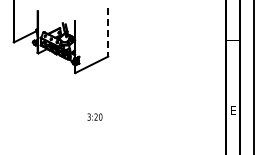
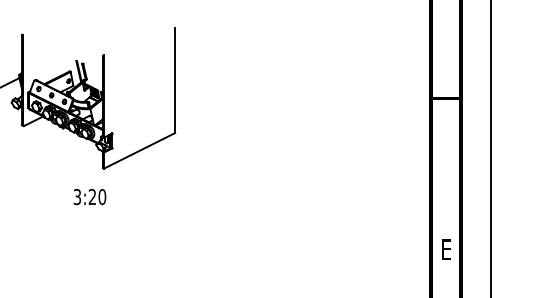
line: (108, 32) -> (175, 80), dashed -> solid
text: (94, 116) -> (88, 195), moved

